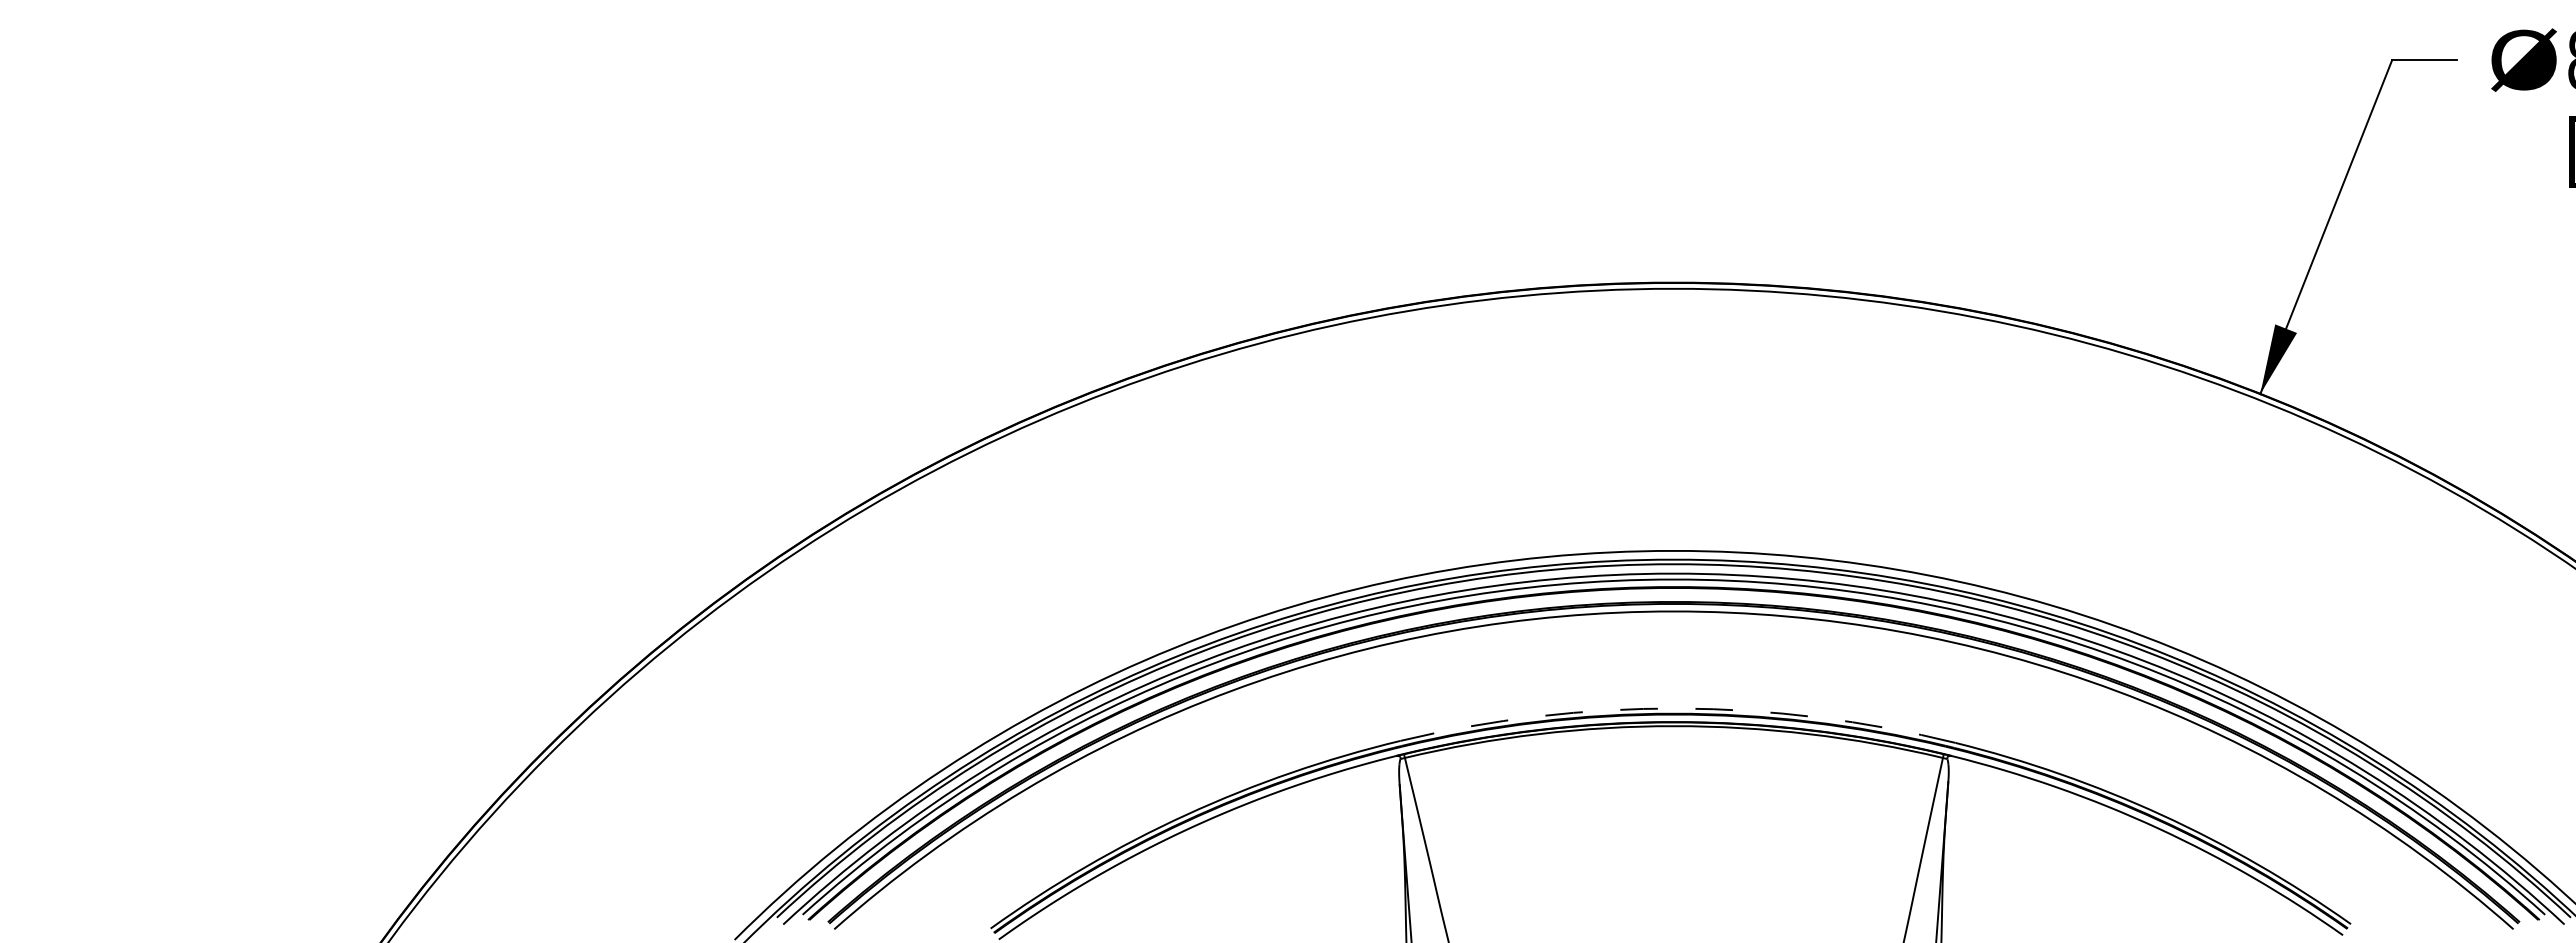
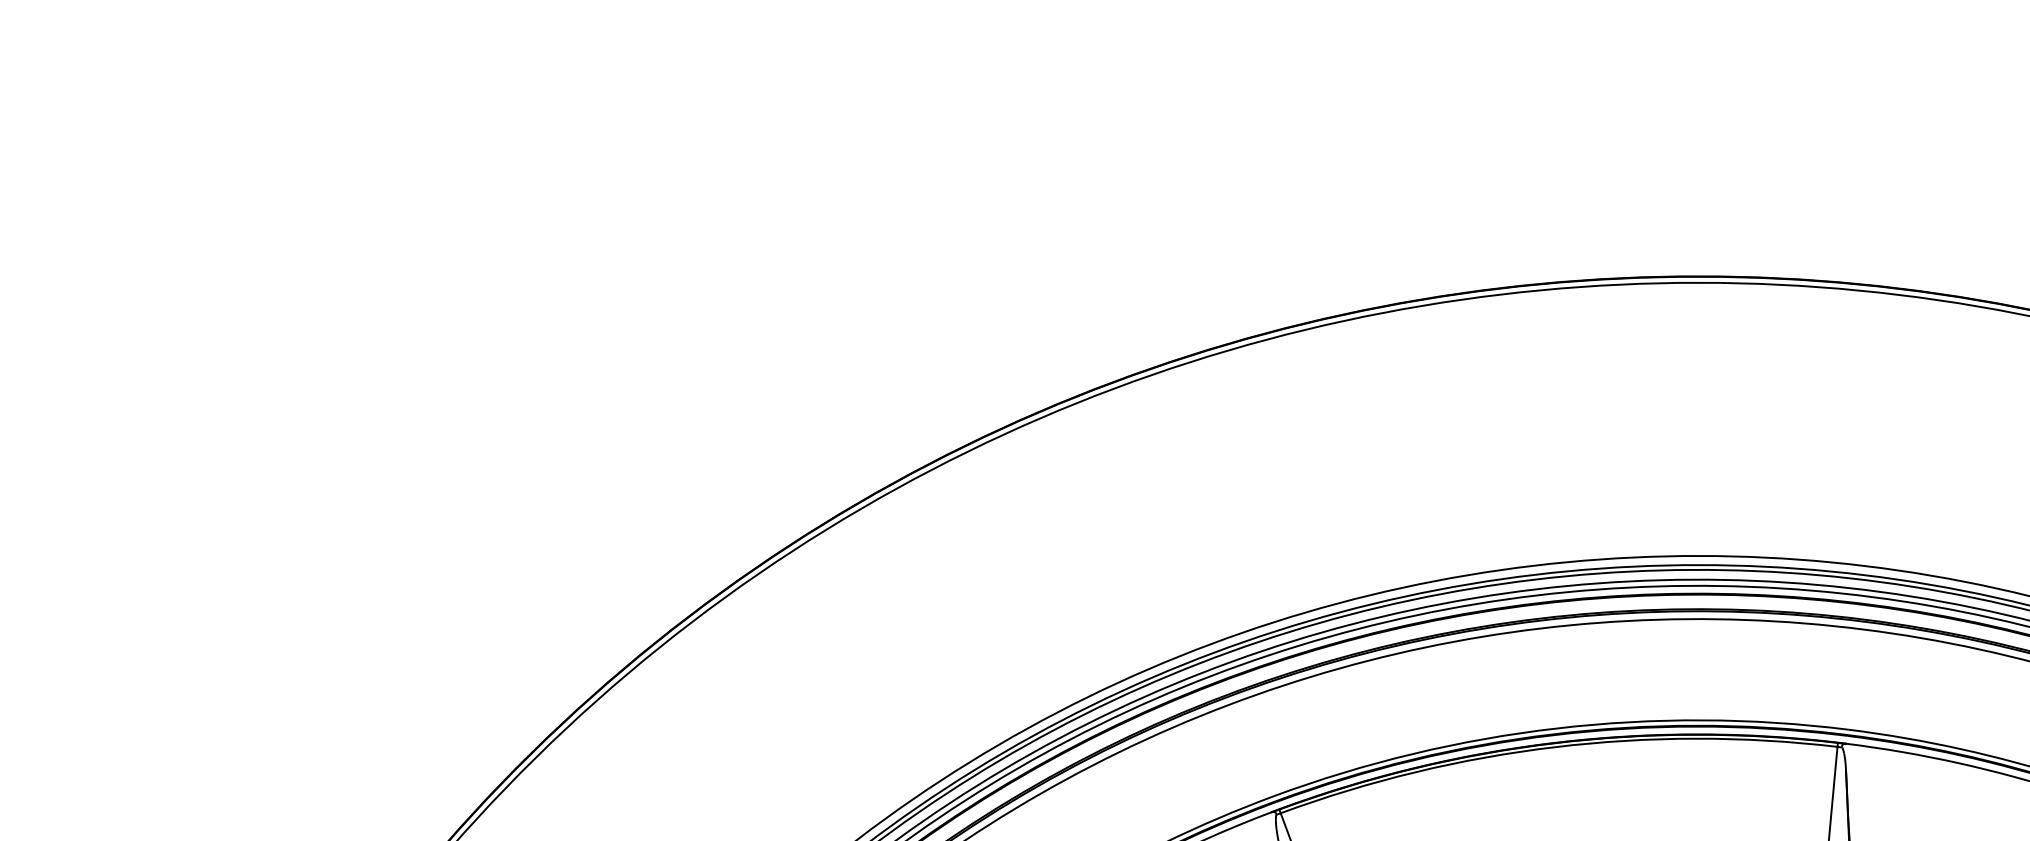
arc: (1678, 708) -> (1557, 728), dashed -> solid

